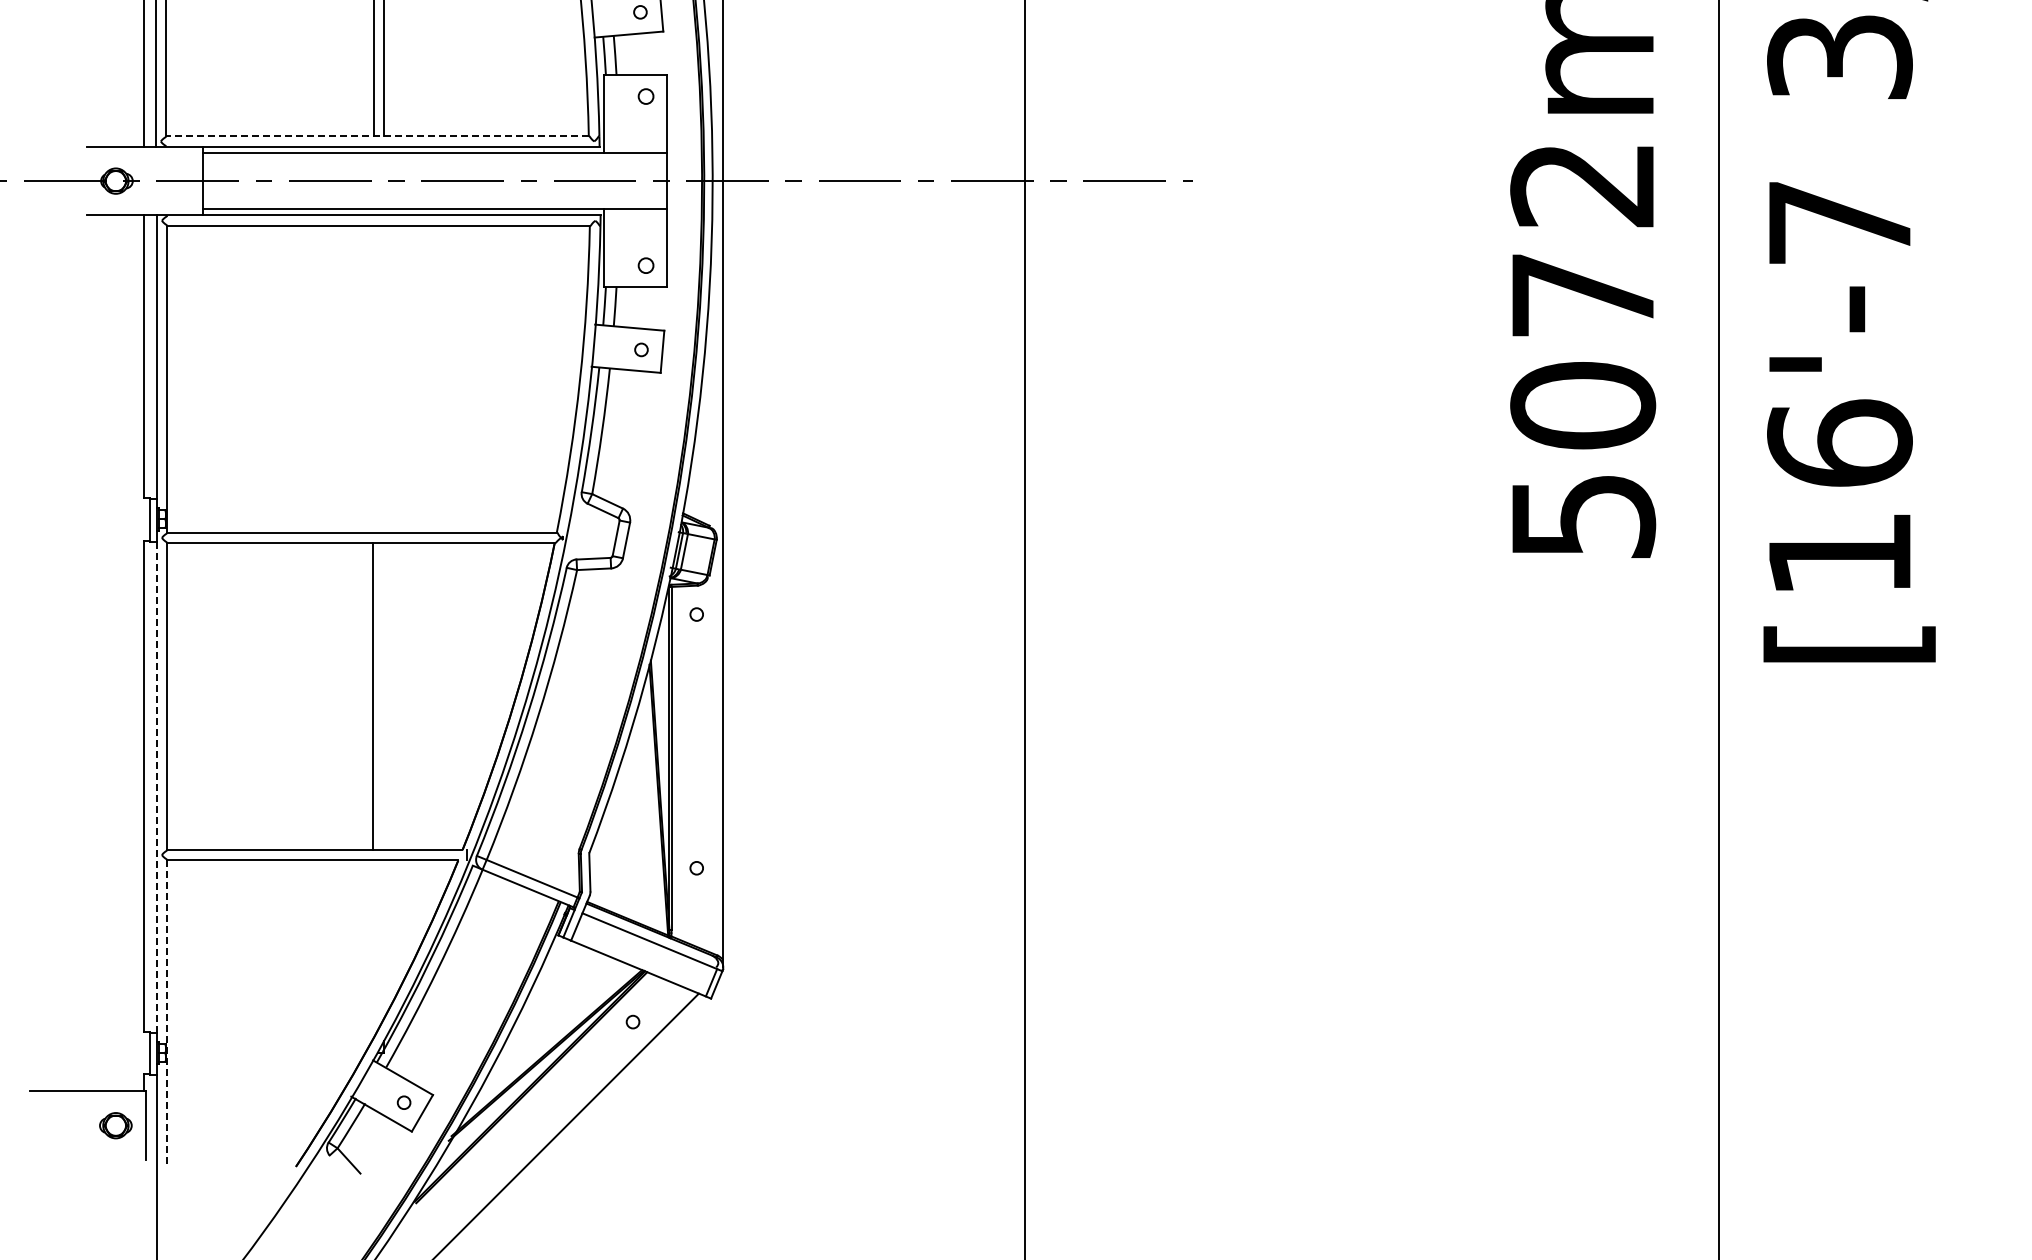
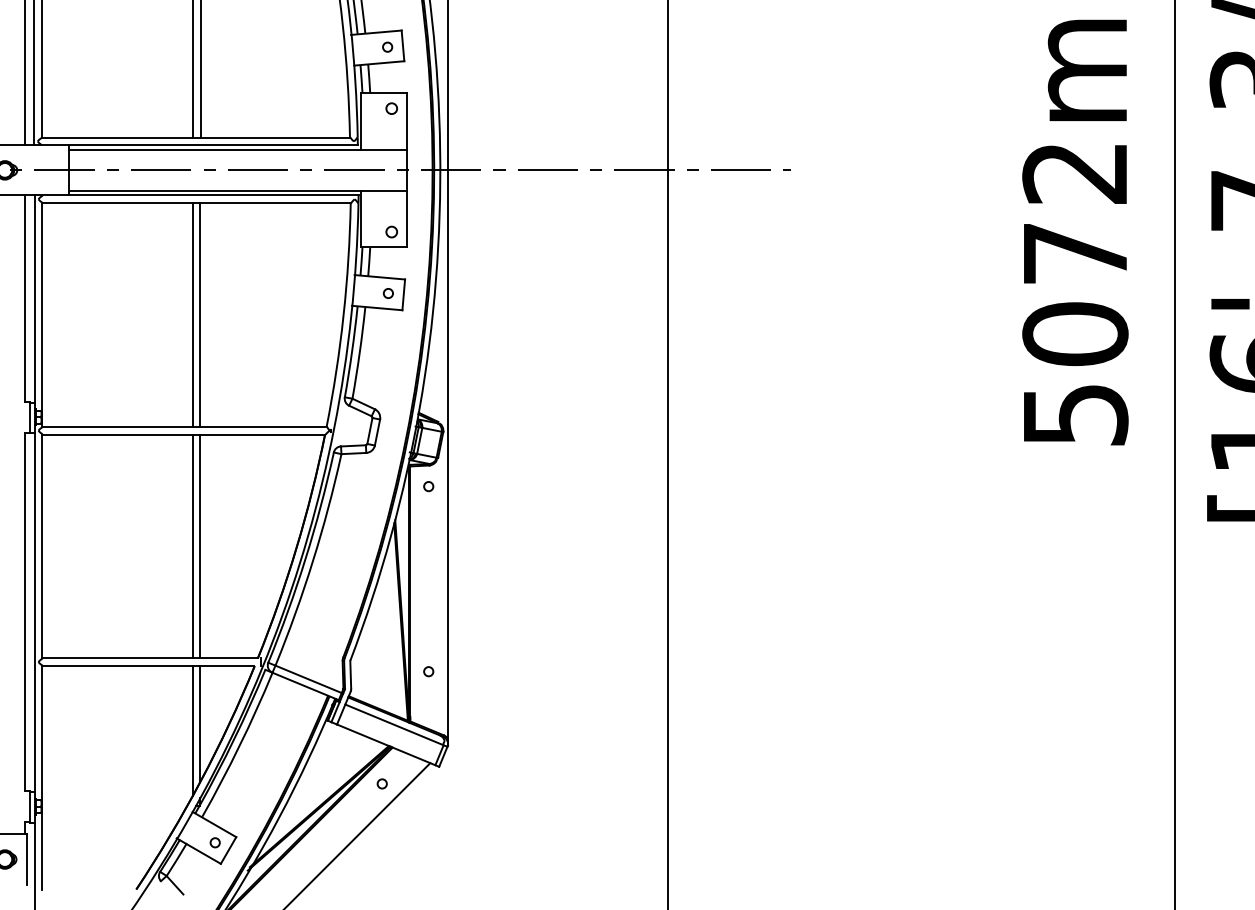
line: (376, 136) -> (195, 137), dashed -> solid
line: (373, 379) -> (192, 315), added
line: (383, 379) -> (200, 315), added
line: (383, 696) -> (200, 546), added
line: (156, 787) -> (34, 612), dashed -> solid
line: (383, 939) -> (200, 723), added
line: (373, 949) -> (192, 730), added
line: (167, 1014) -> (42, 778), dashed -> solid

